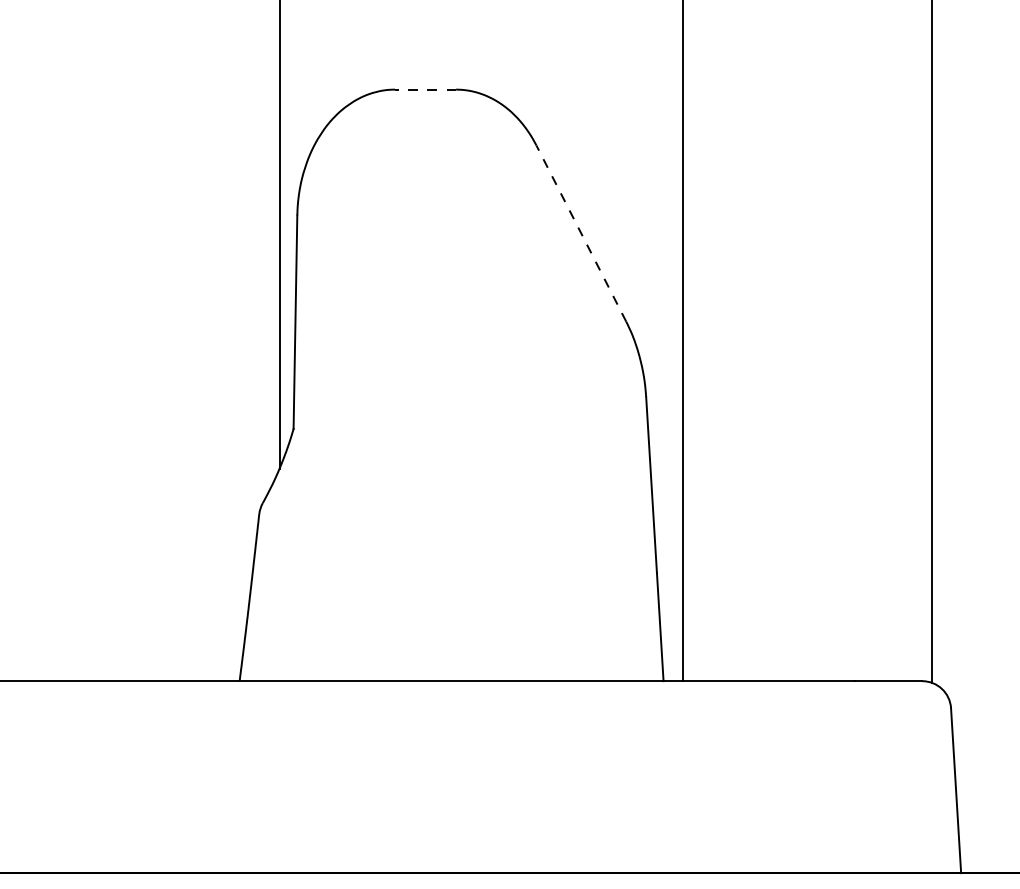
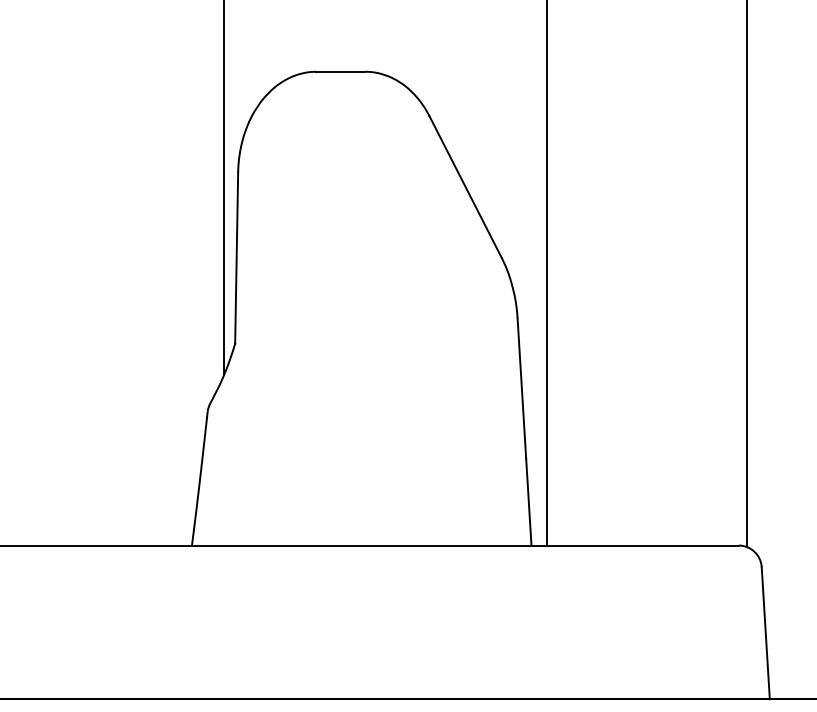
line: (425, 89) -> (340, 71), dashed -> solid
line: (581, 233) -> (465, 187), dashed -> solid

